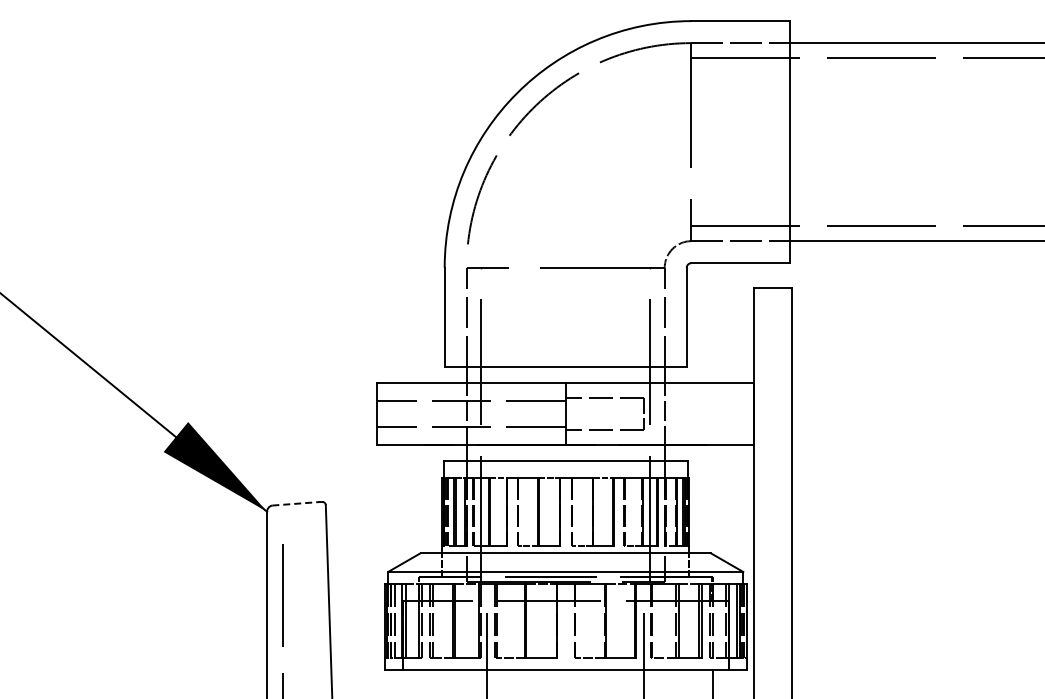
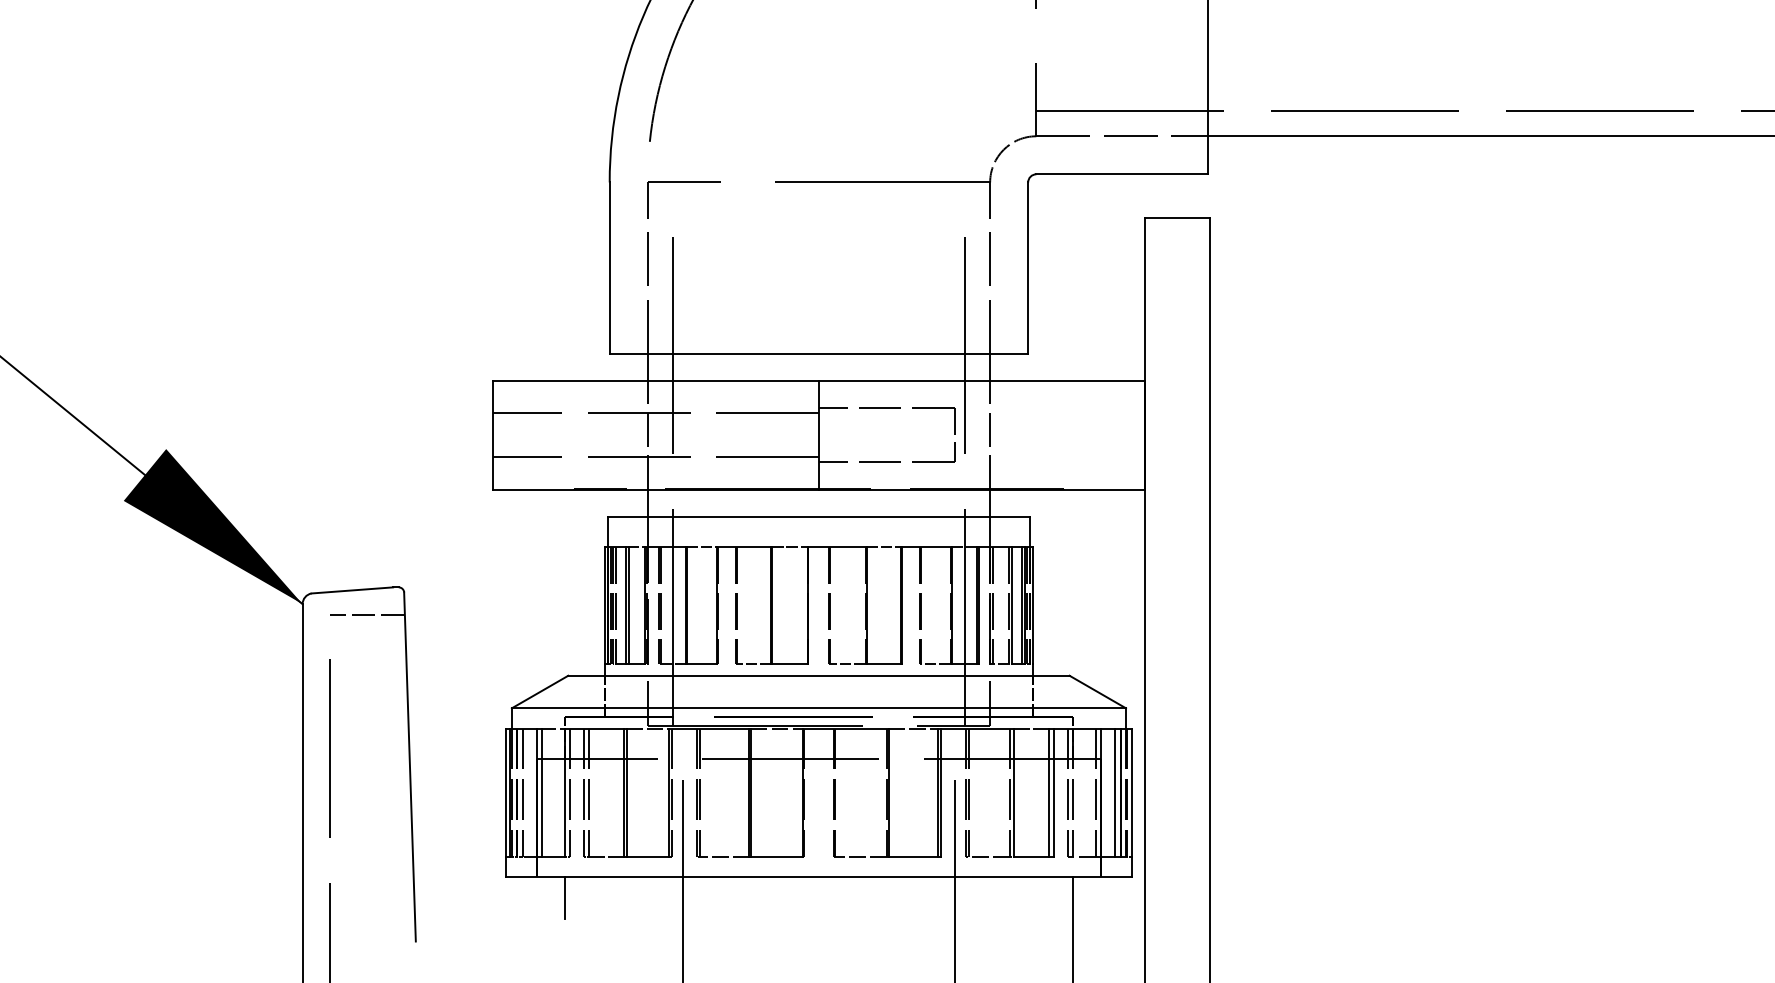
line: (295, 503) -> (351, 589), dashed -> solid
line: (304, 517) -> (367, 614), added
line: (418, 681) -> (564, 897), added

